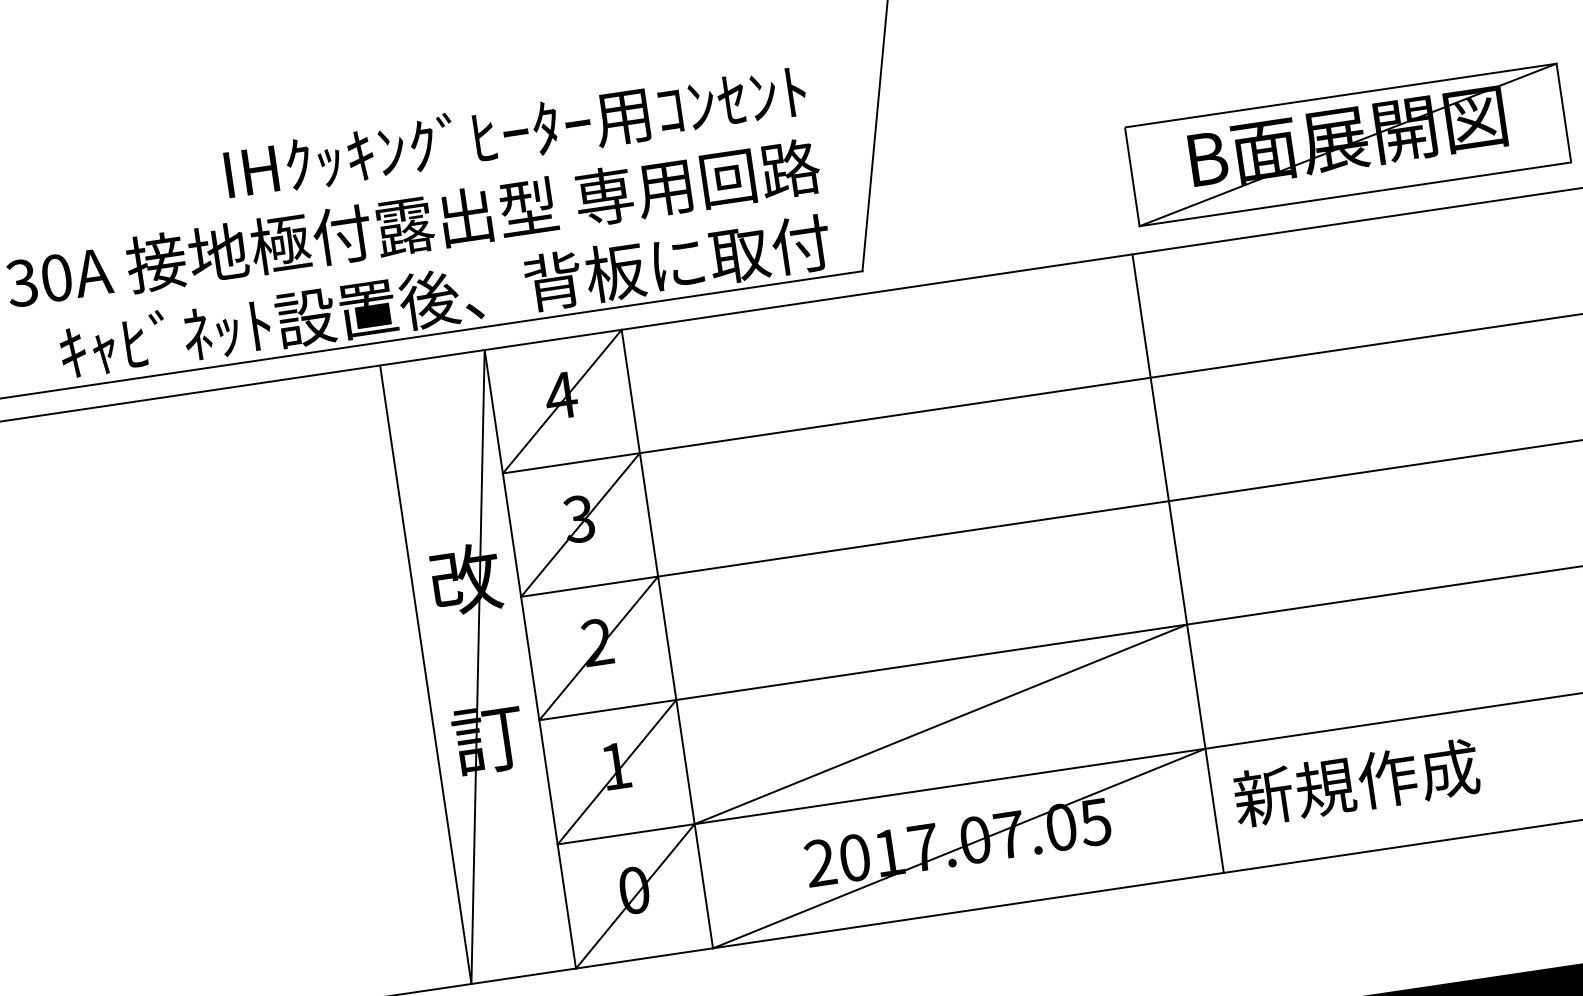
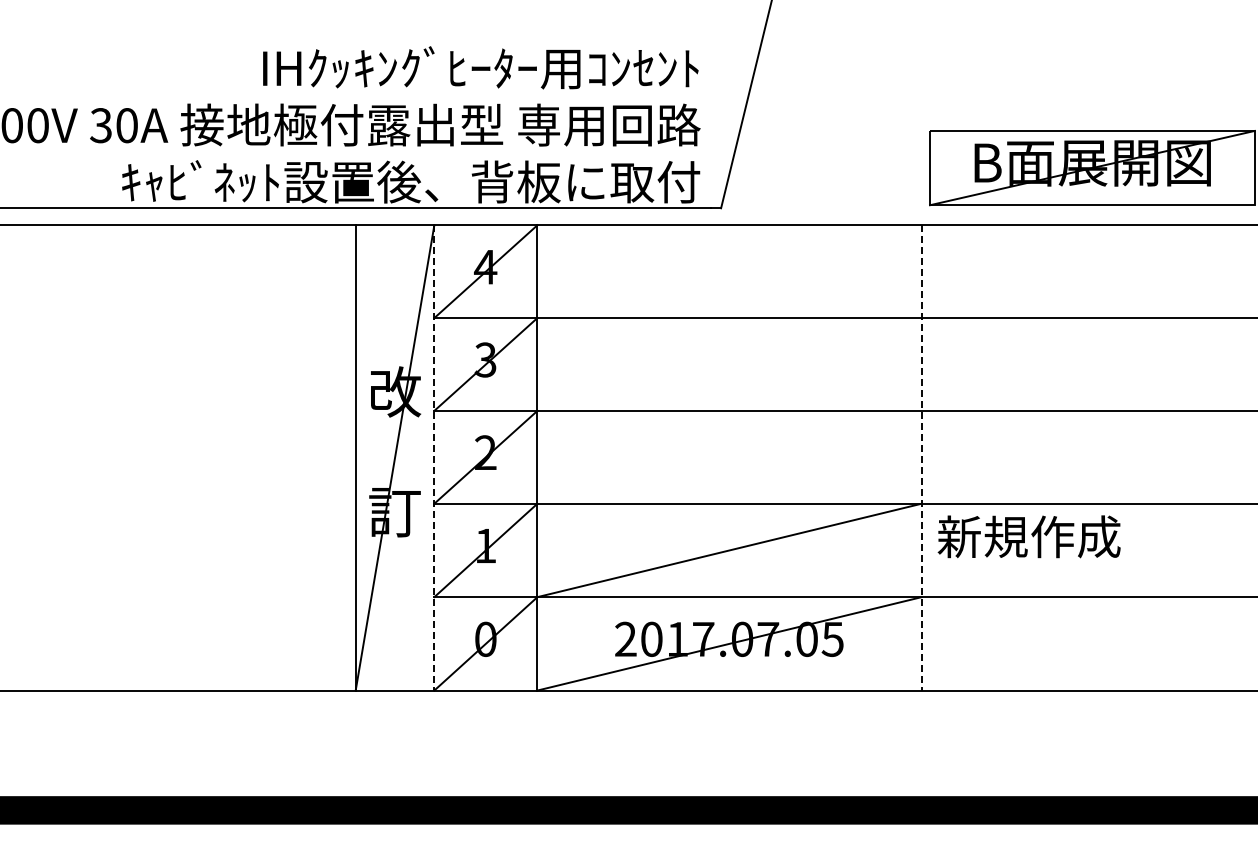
line: (1177, 563) -> (921, 457), solid -> dashed
line: (530, 658) -> (434, 457), solid -> dashed
text: (1355, 782) -> (1028, 536), moved

